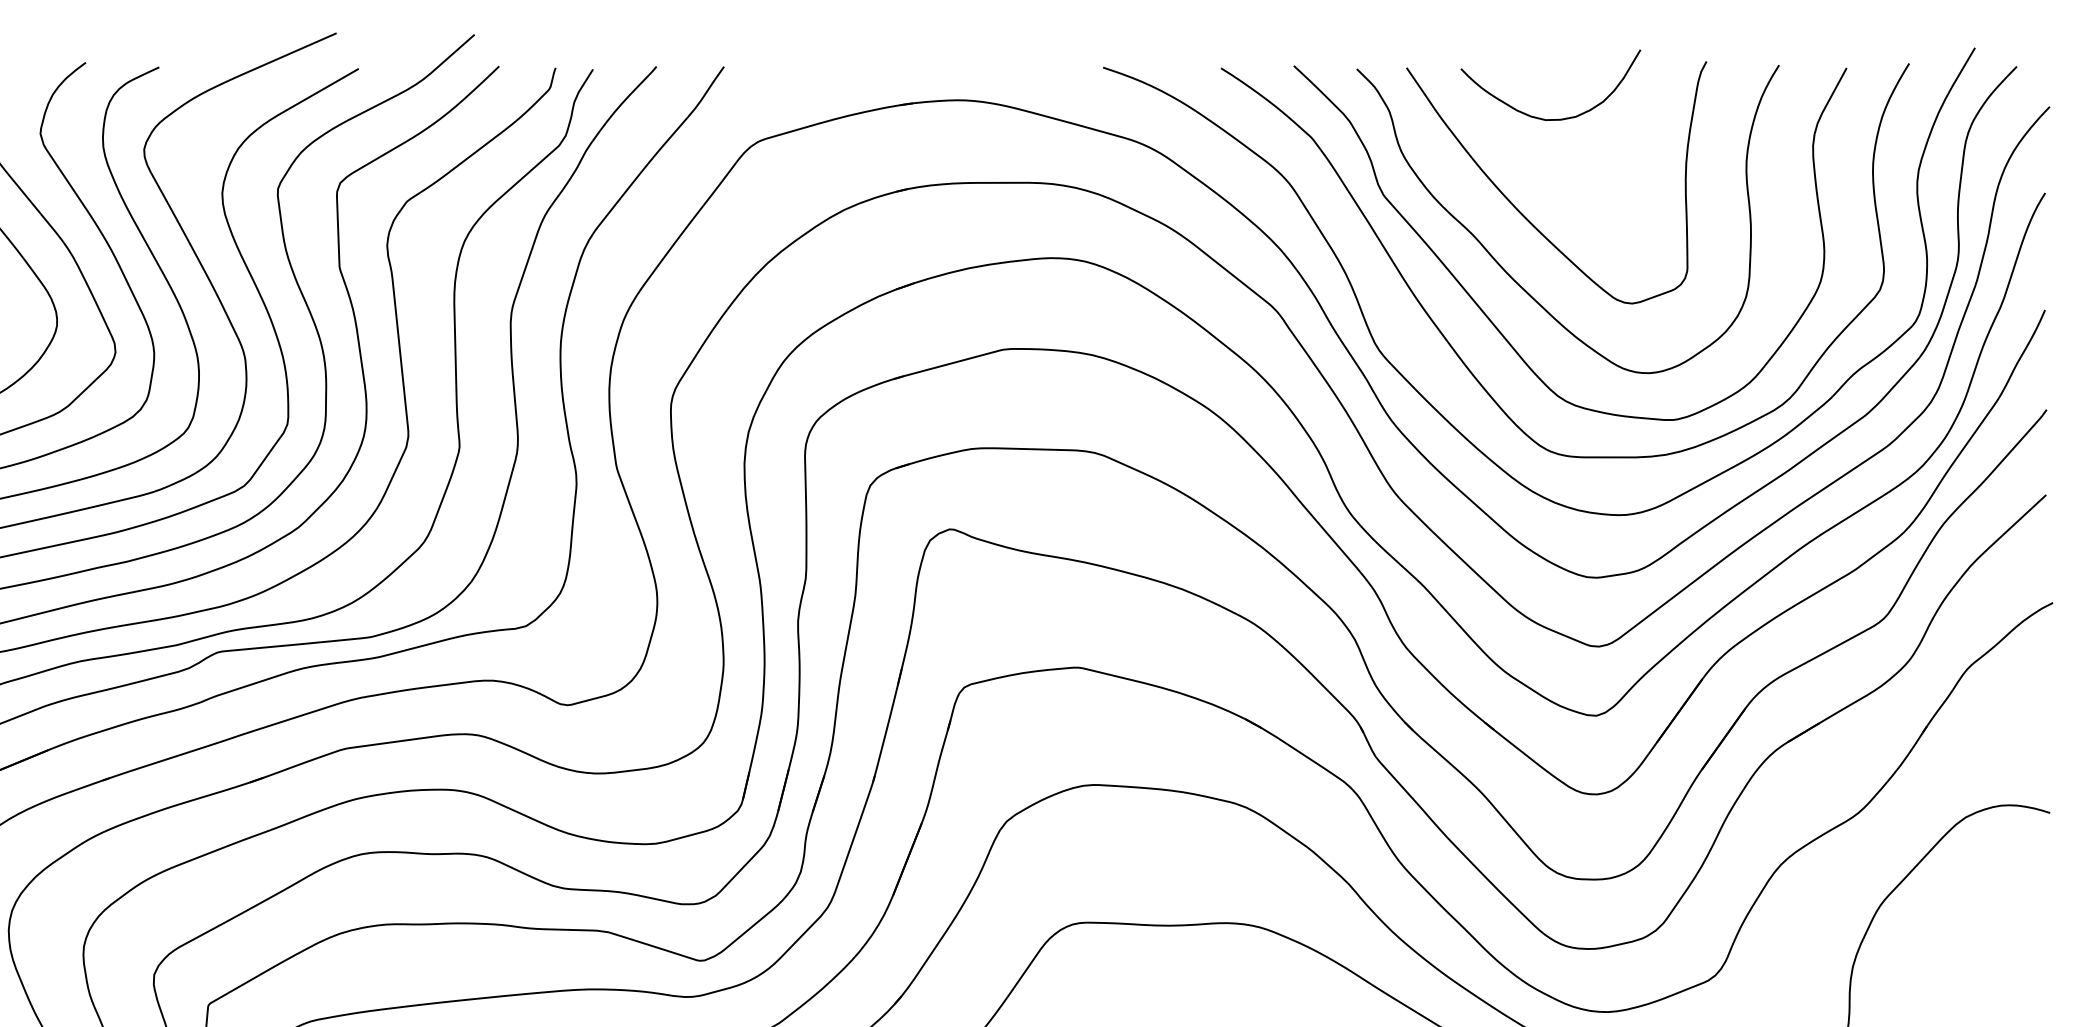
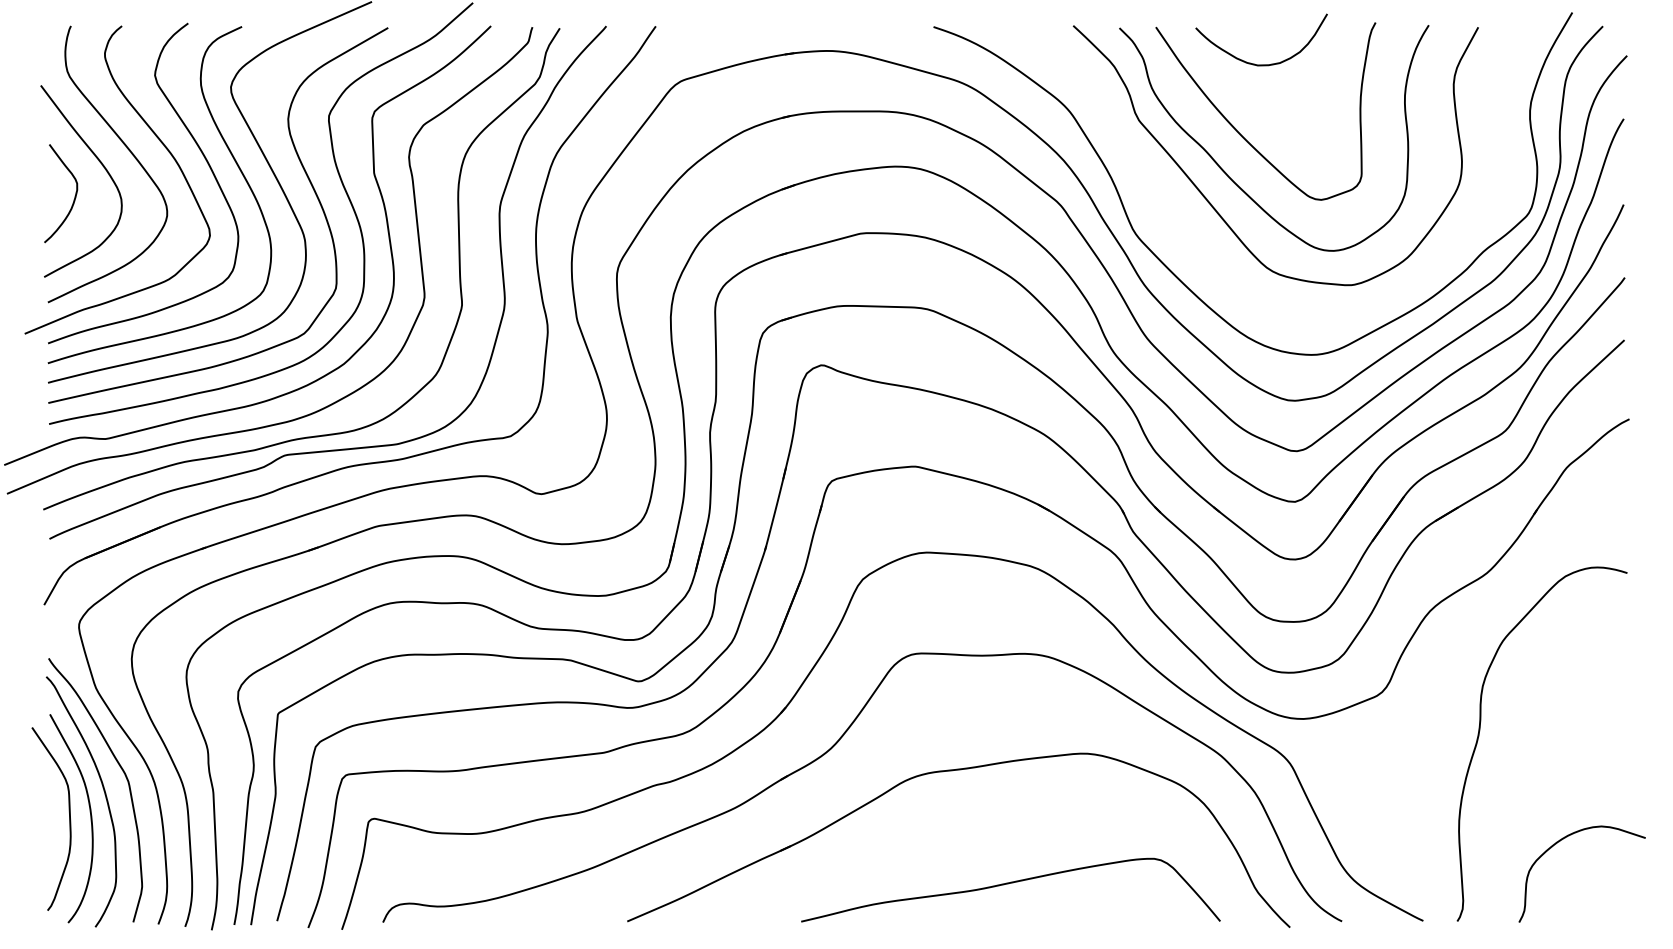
curve: (1452, 345) -> (1189, 230), removed

